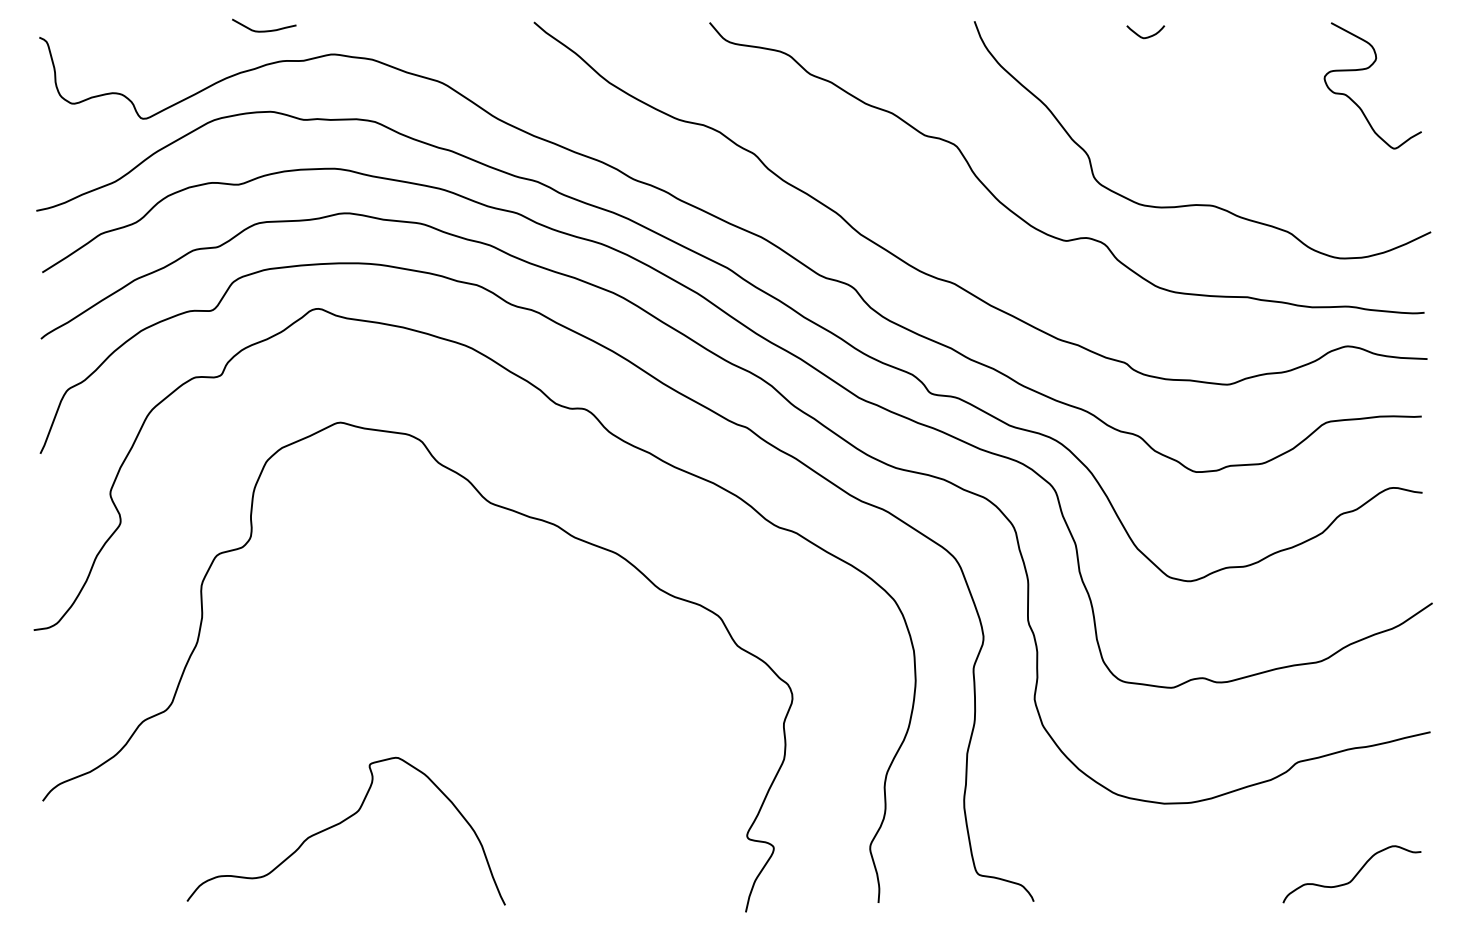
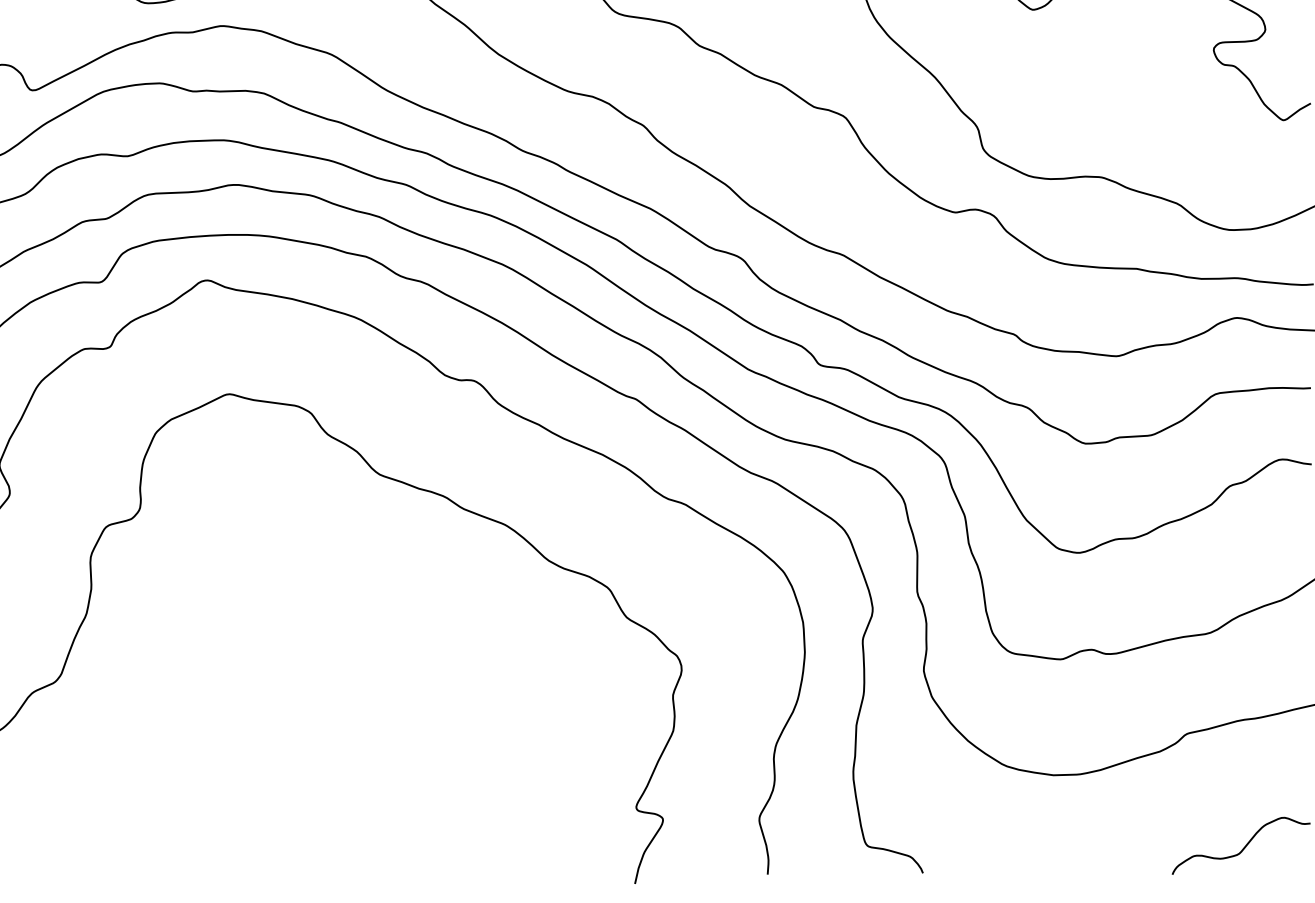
curve: (341, 823) -> (230, 795), removed

